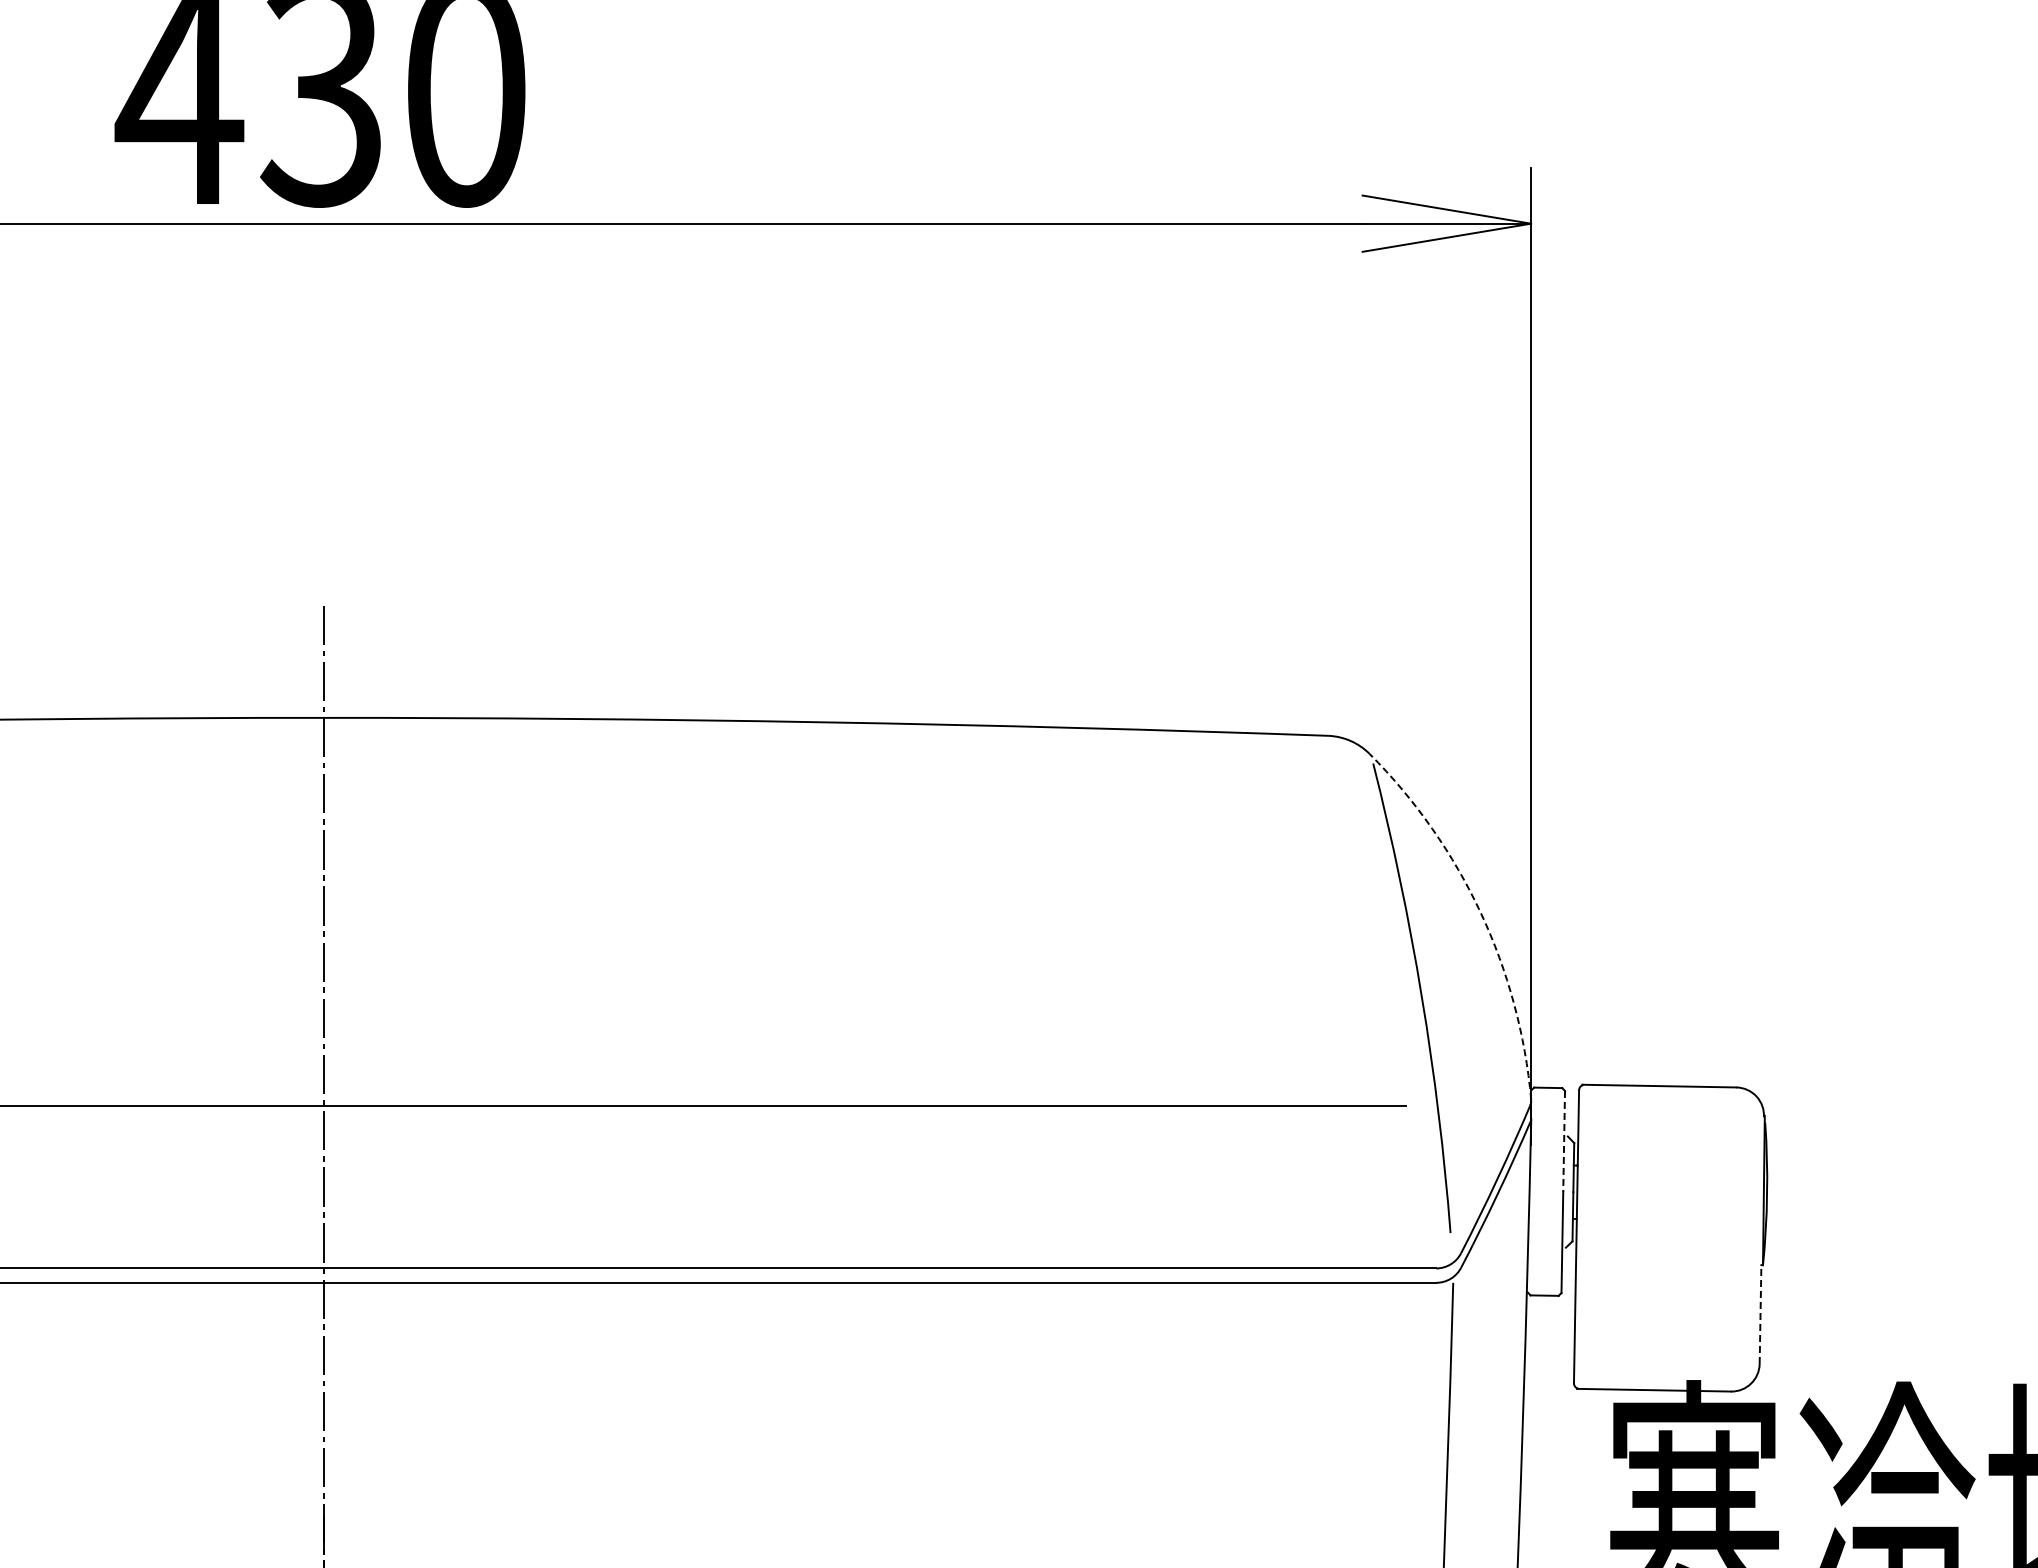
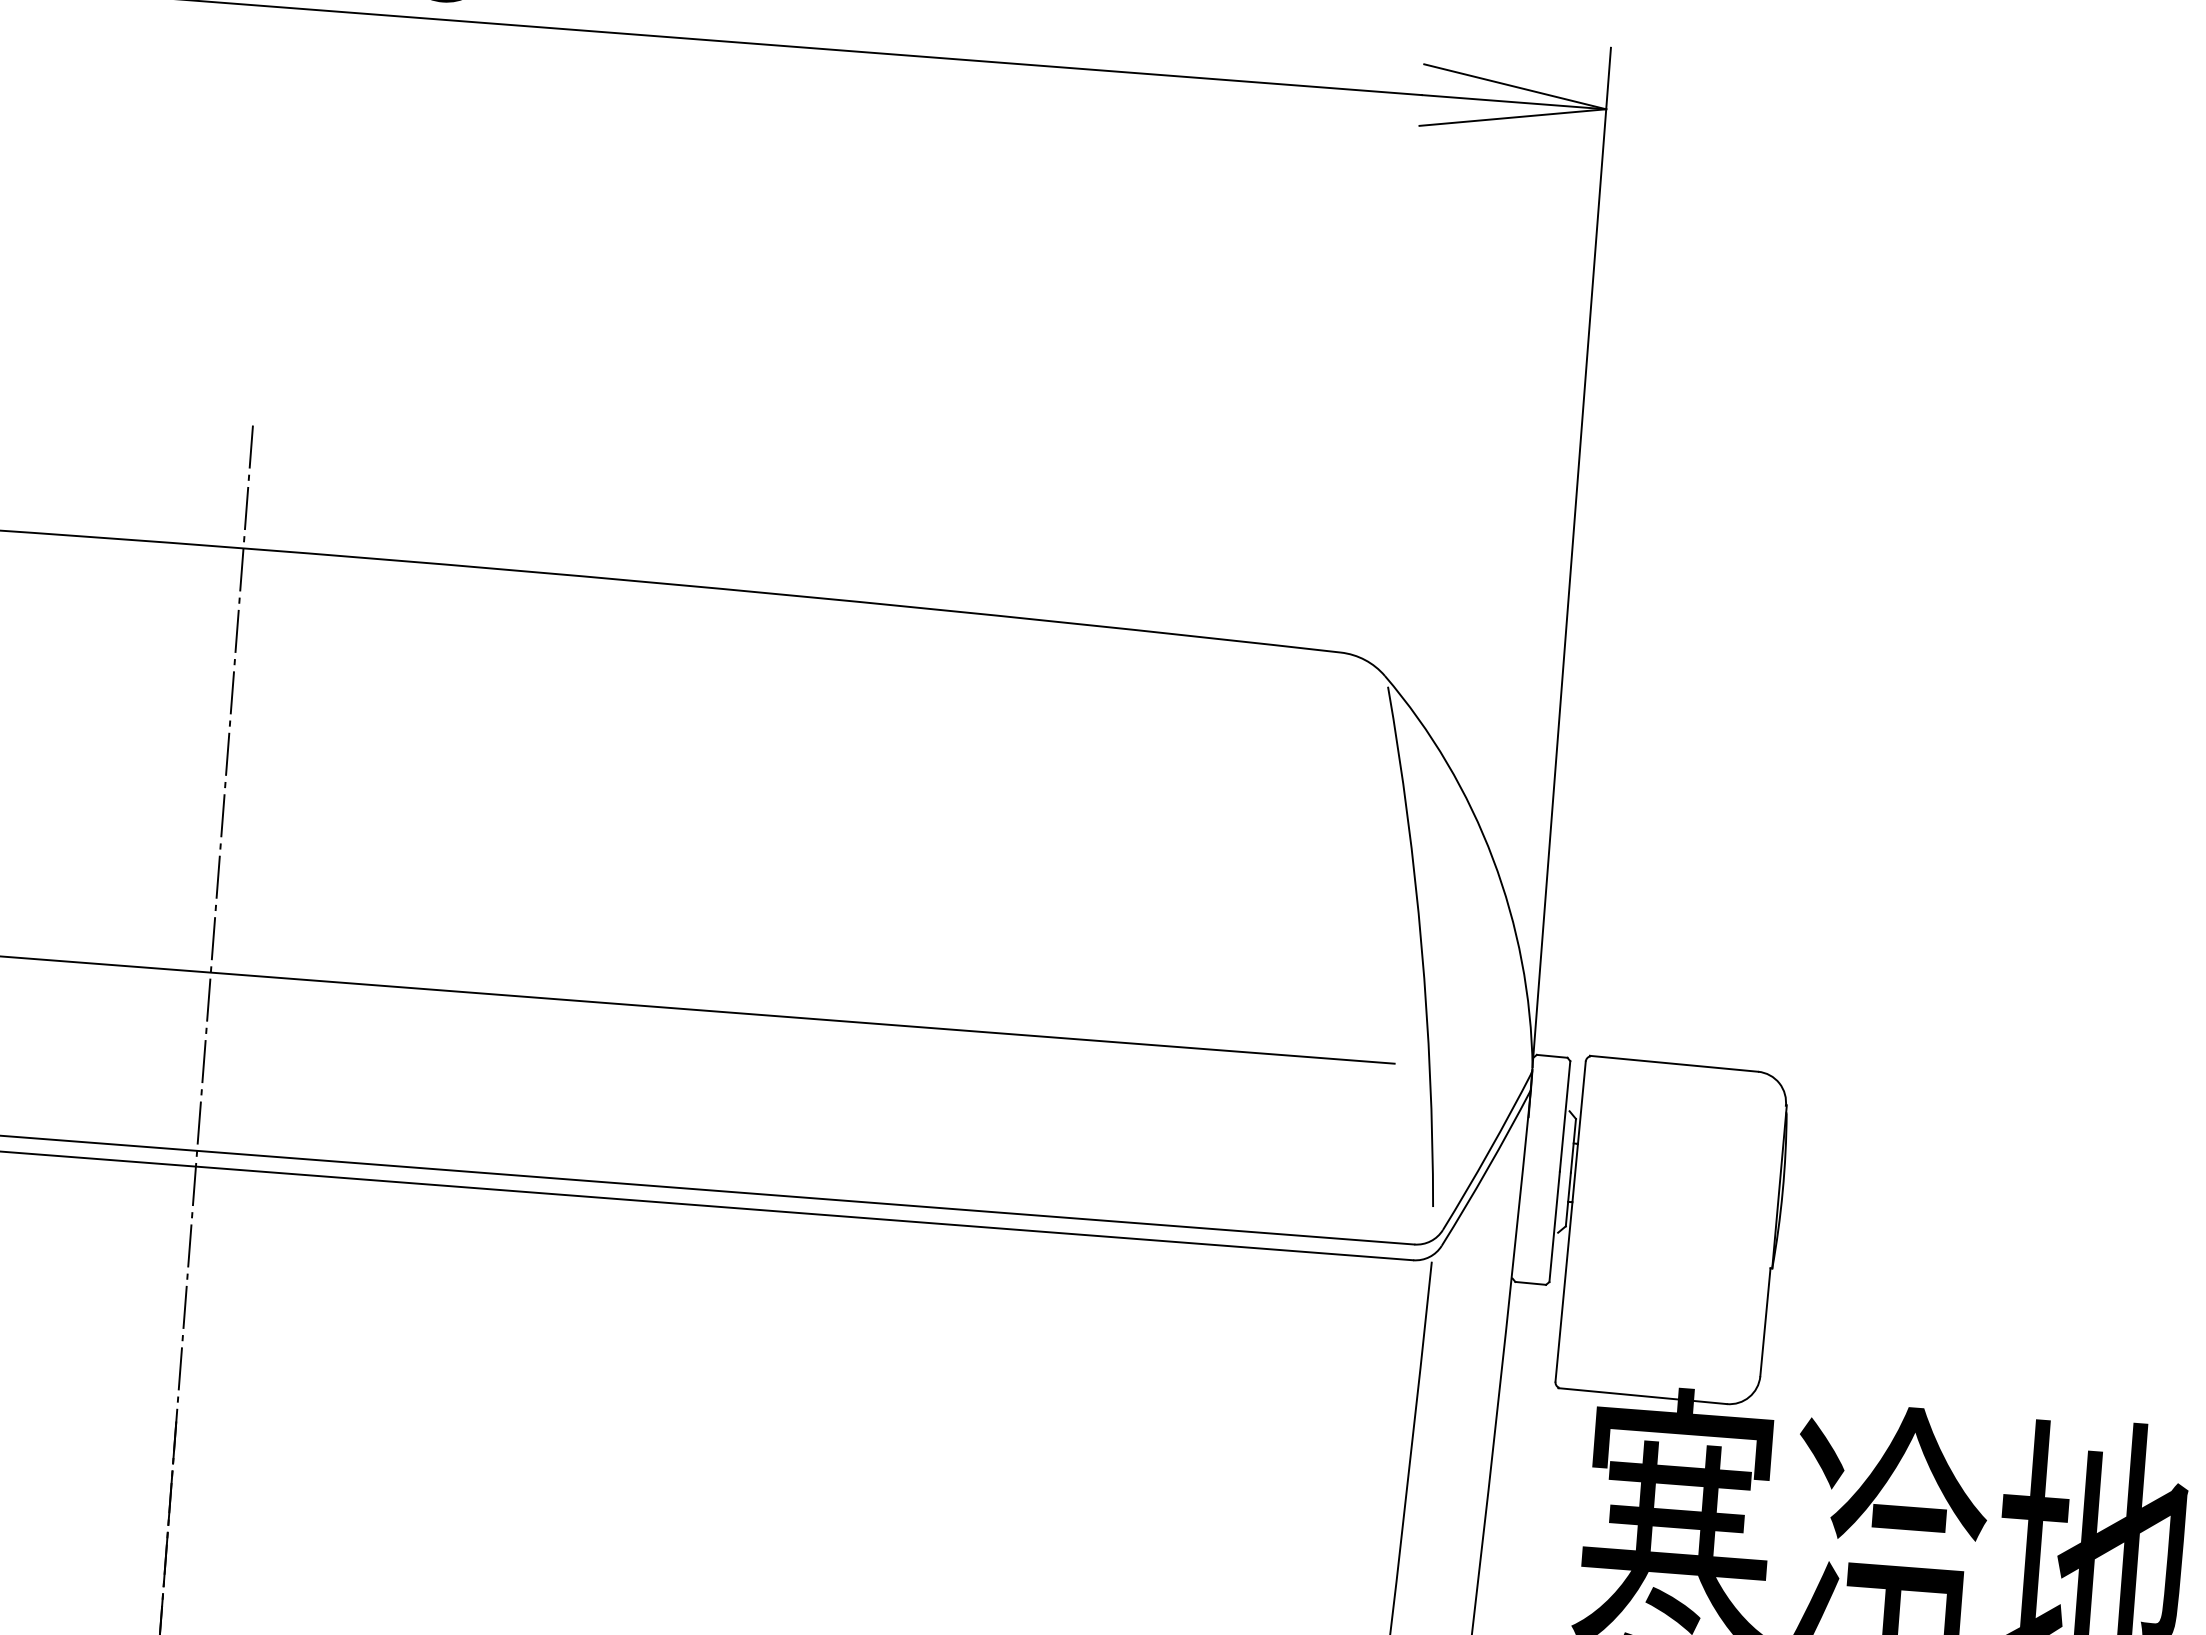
arc: (1480, 912) -> (1492, 858), dashed -> solid
line: (1564, 1141) -> (1565, 1116), dashed -> solid
line: (1760, 1314) -> (1765, 1322), dashed -> solid

